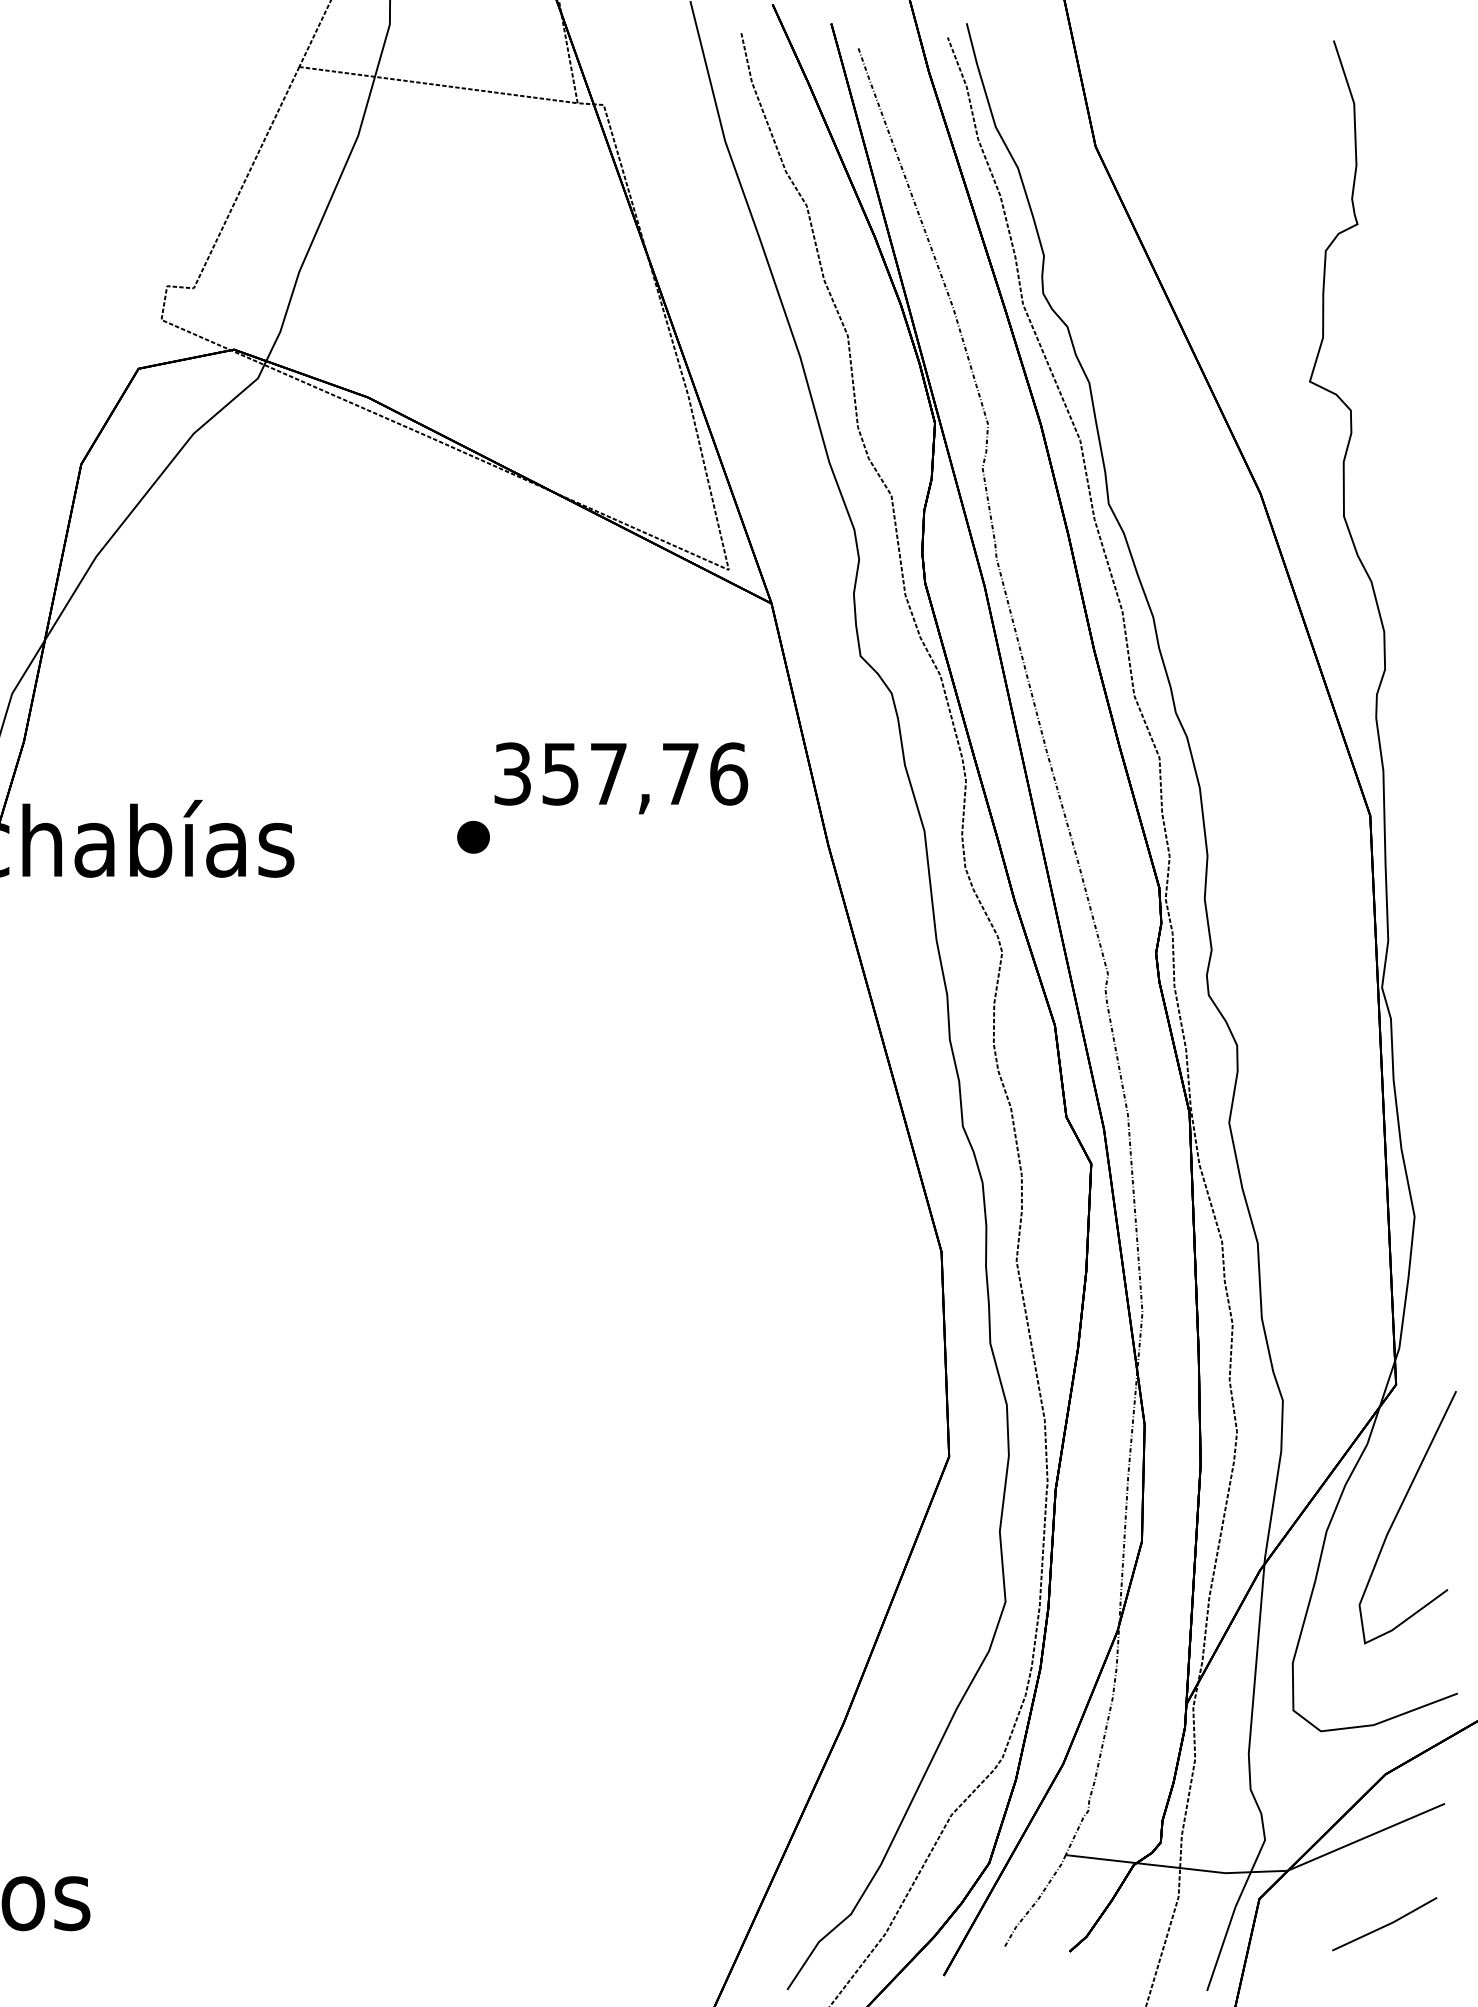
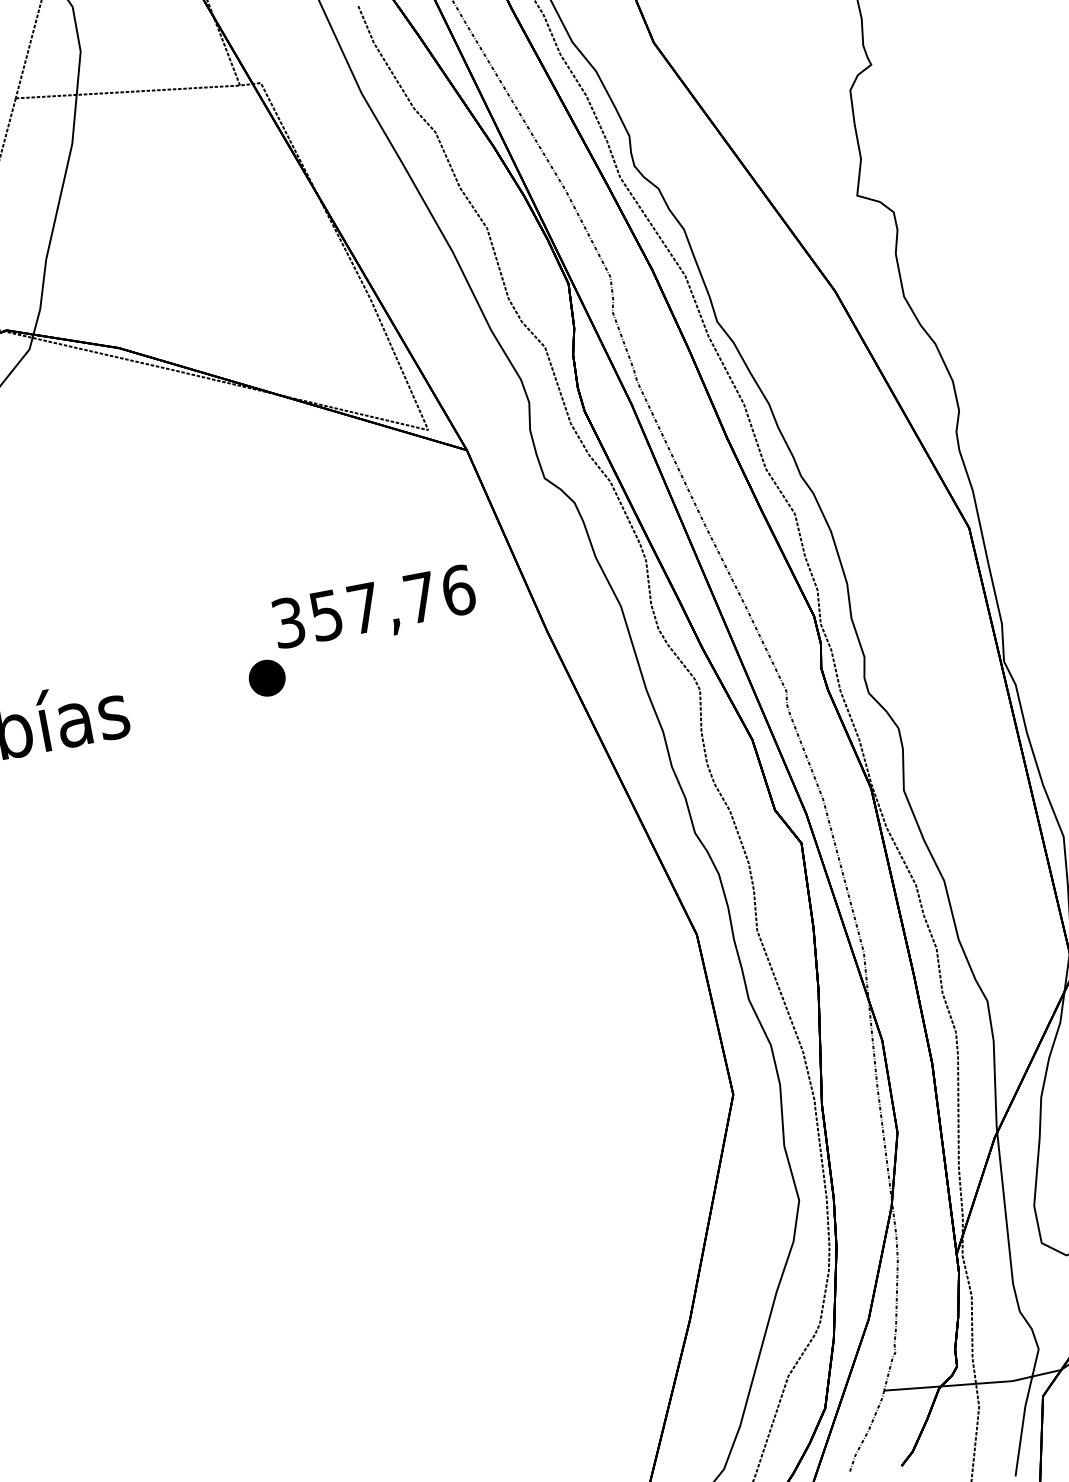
part: (473, 837) -> (267, 678), size x1.4

